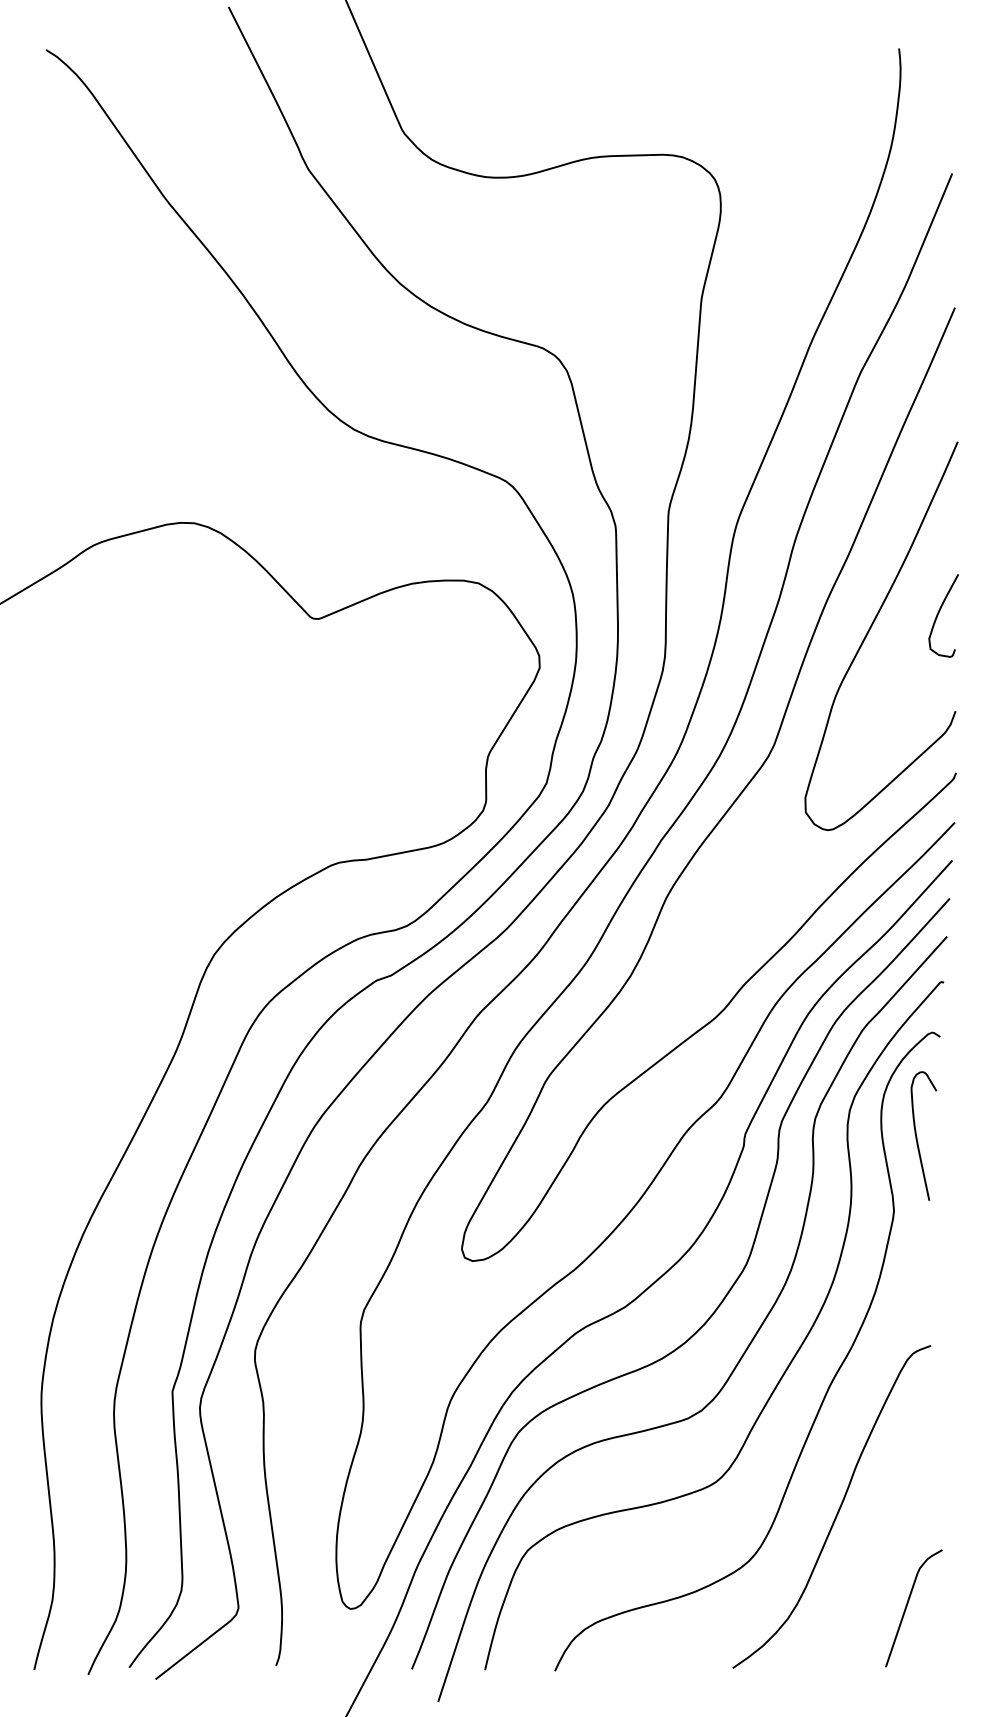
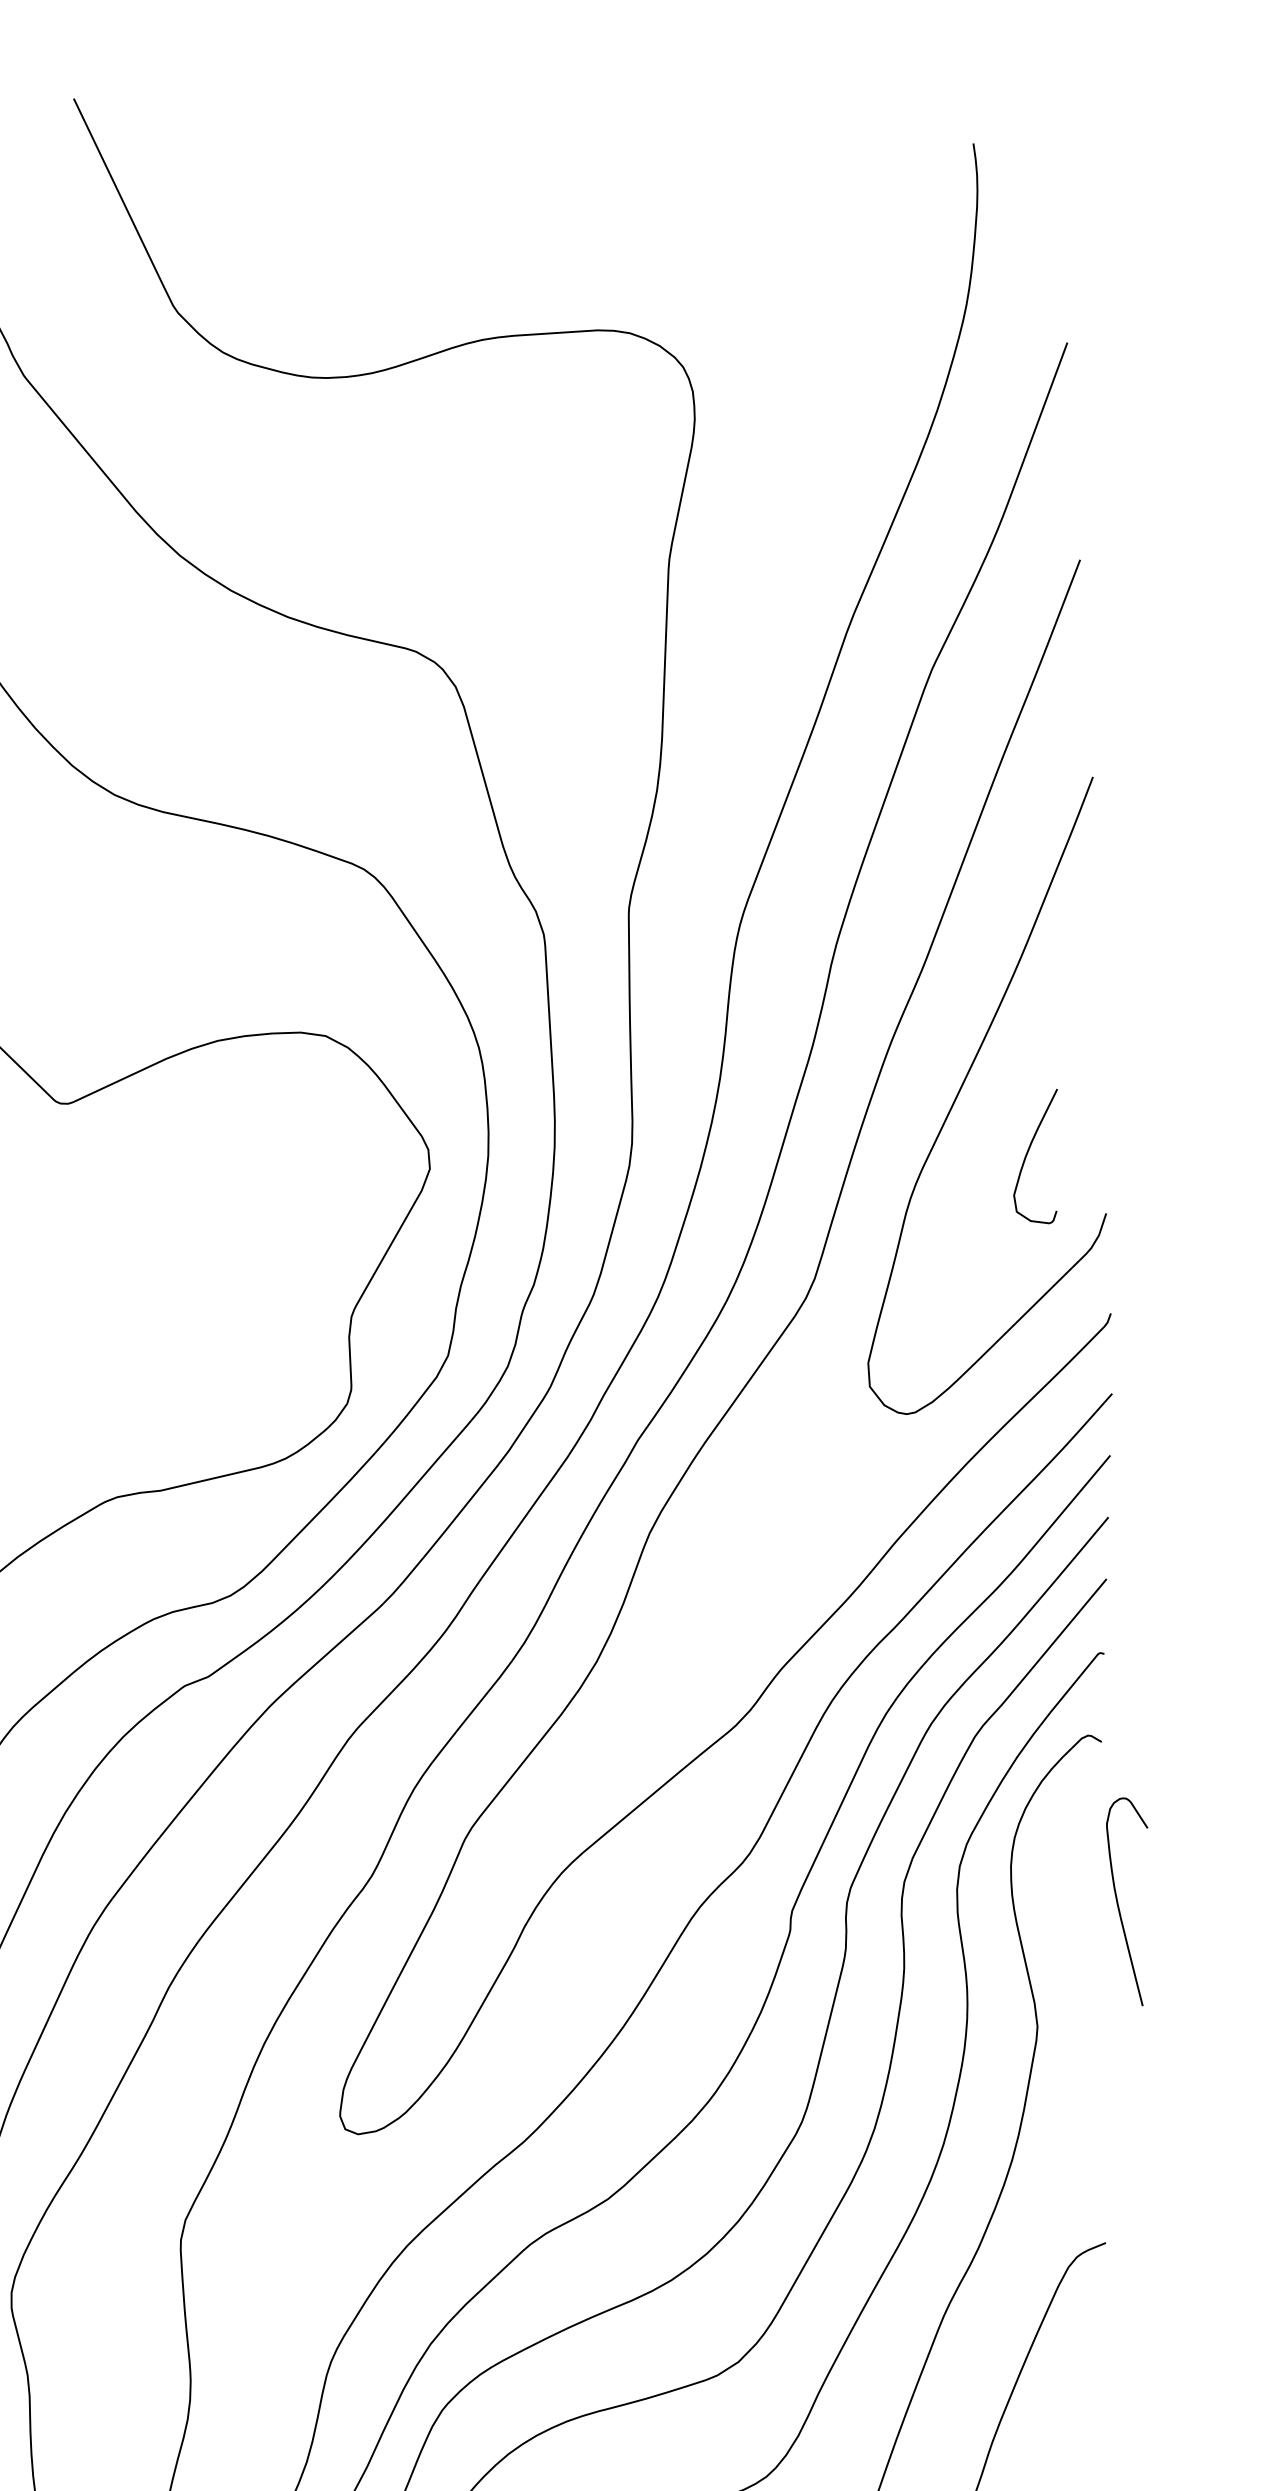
curve: (939, 613) -> (1029, 1153), moved
curve: (917, 1136) -> (1119, 1902), moved

